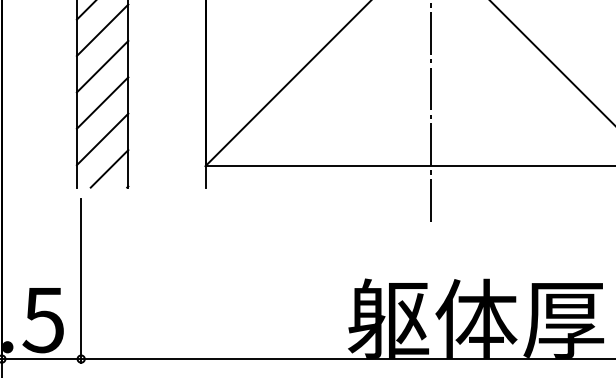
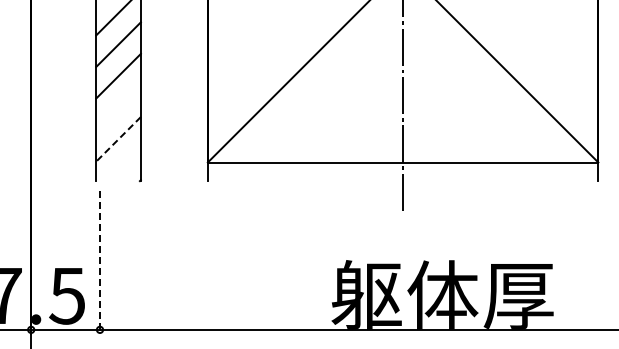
line: (102, 102) -> (118, 107), removed
line: (102, 139) -> (118, 139), solid -> dashed
line: (109, 168) -> (124, 164), removed
line: (81, 281) -> (100, 262), solid -> dashed

